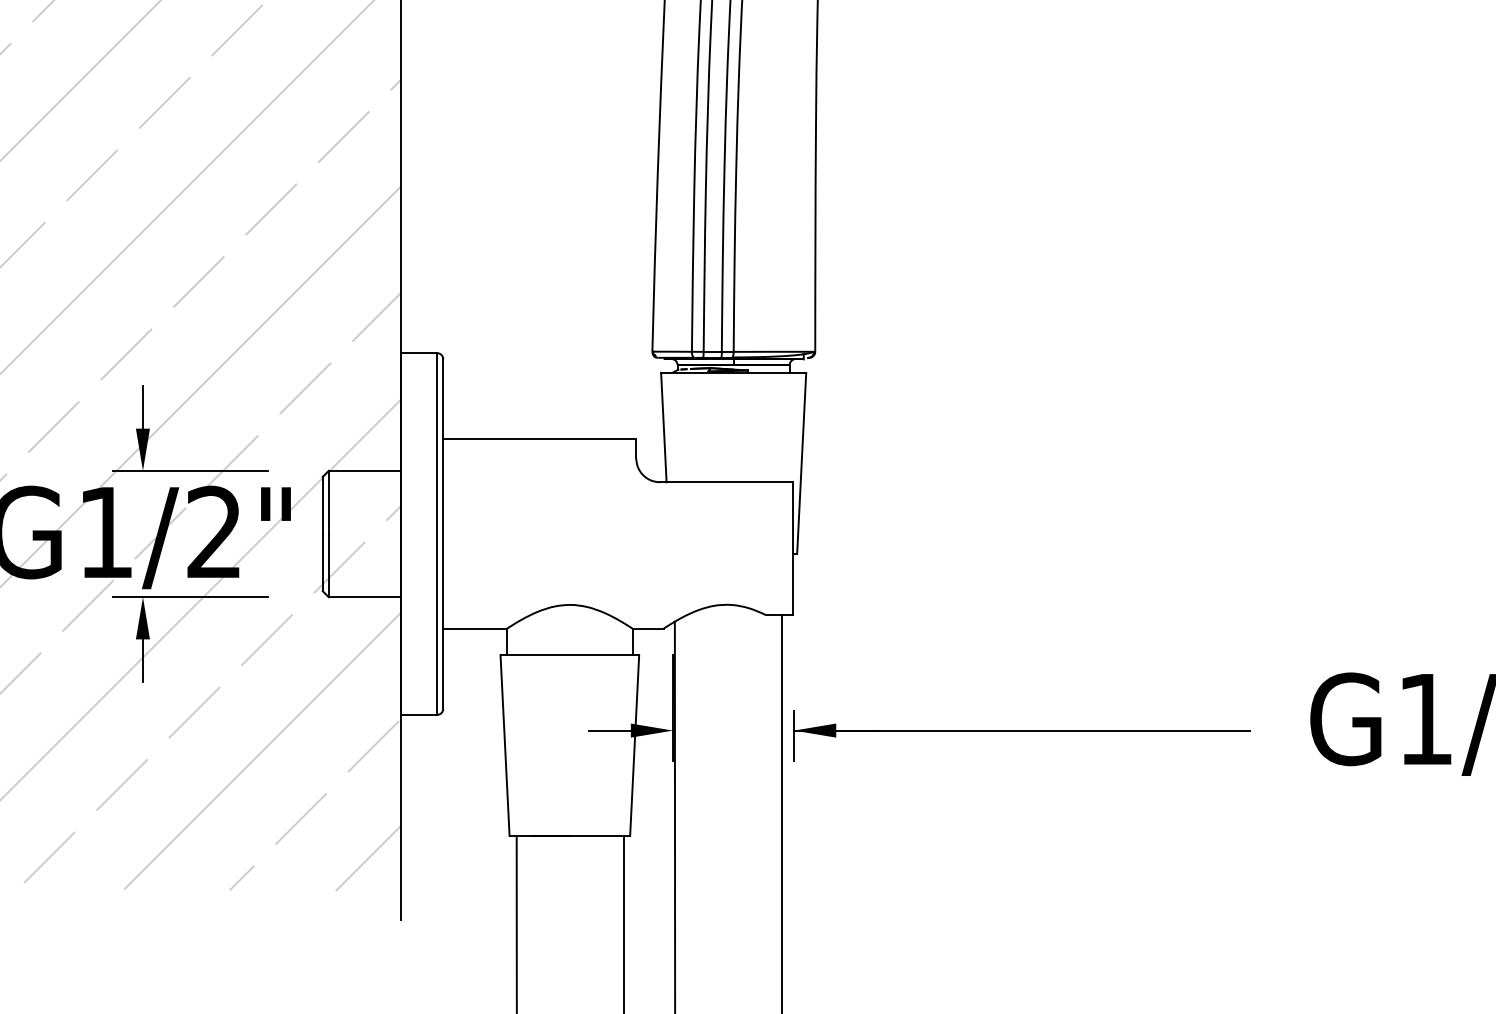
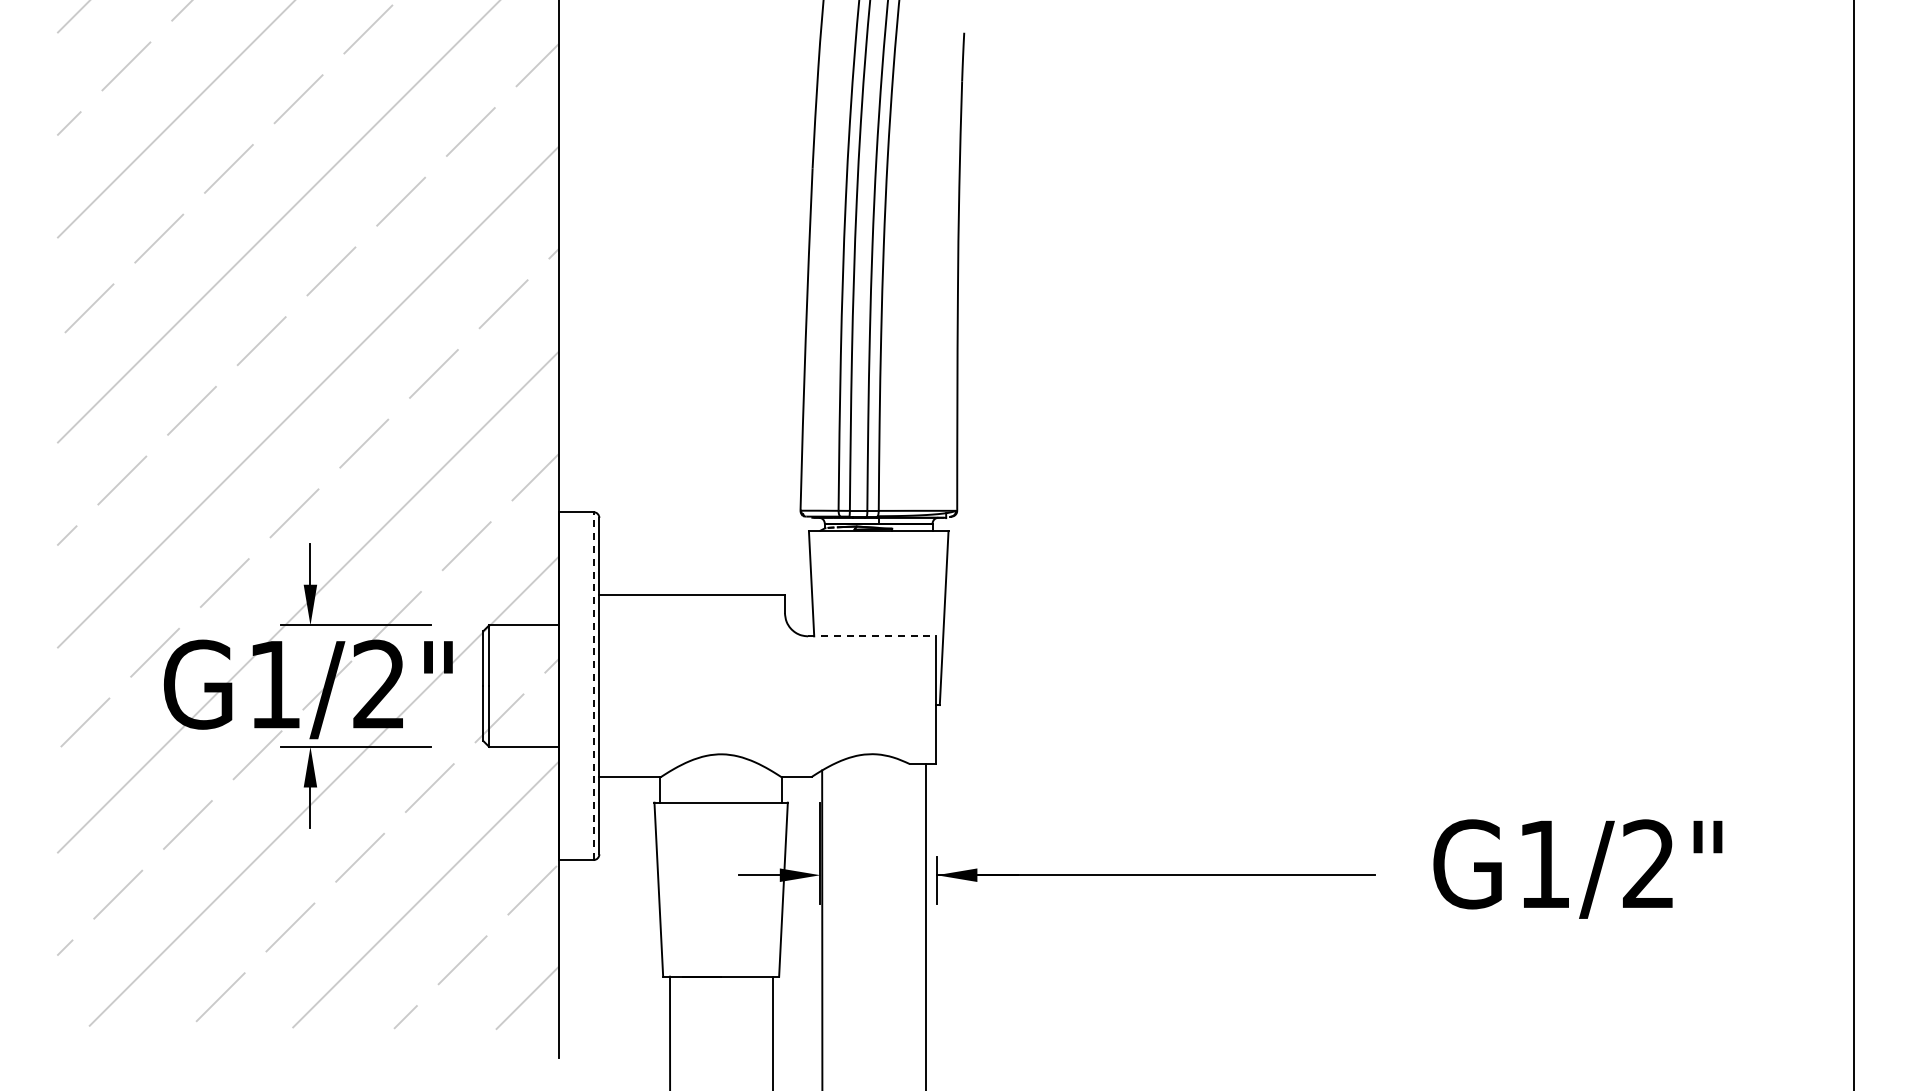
line: (726, 482) -> (871, 636), solid -> dashed
line: (437, 534) -> (593, 686), solid -> dashed

